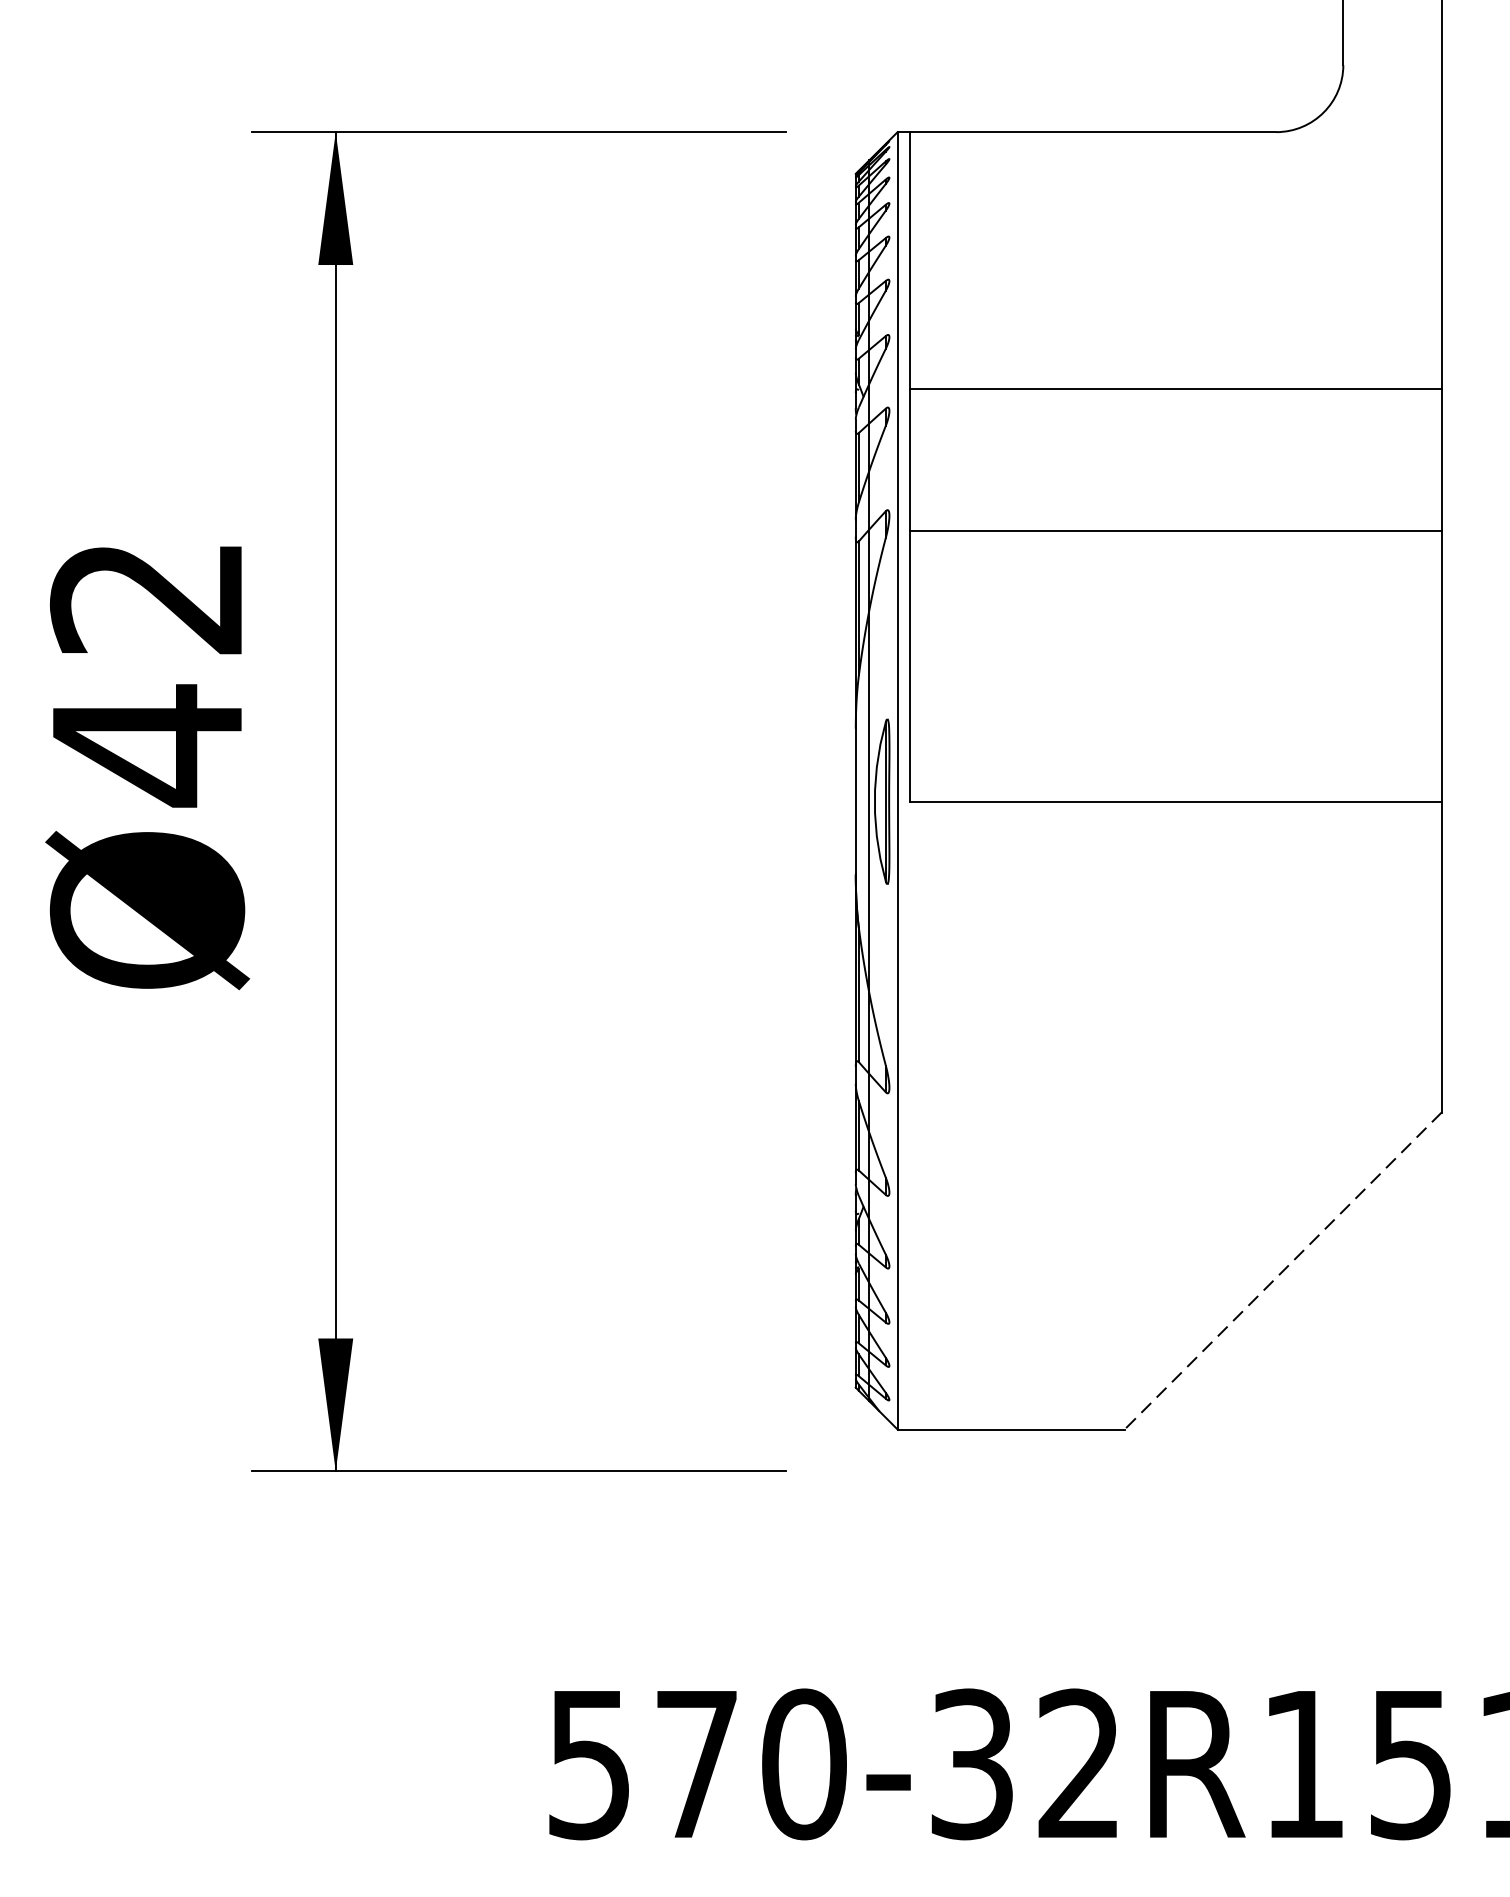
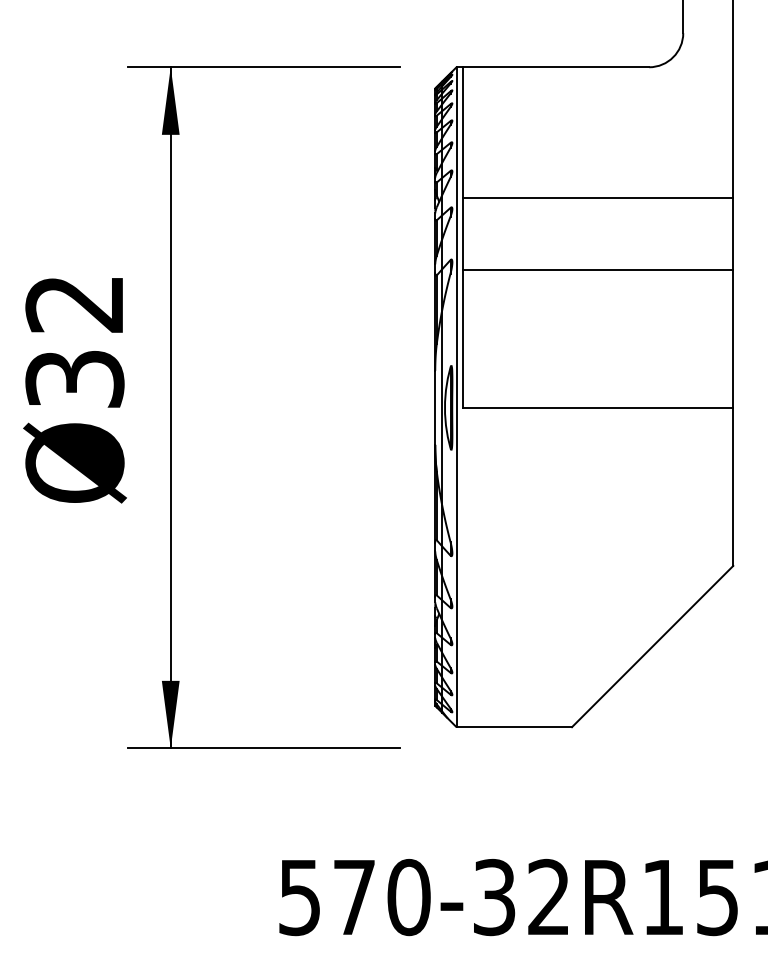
text: (146, 746) -> (74, 379), Ø42 -> Ø32
line: (1282, 1270) -> (652, 646), dashed -> solid

